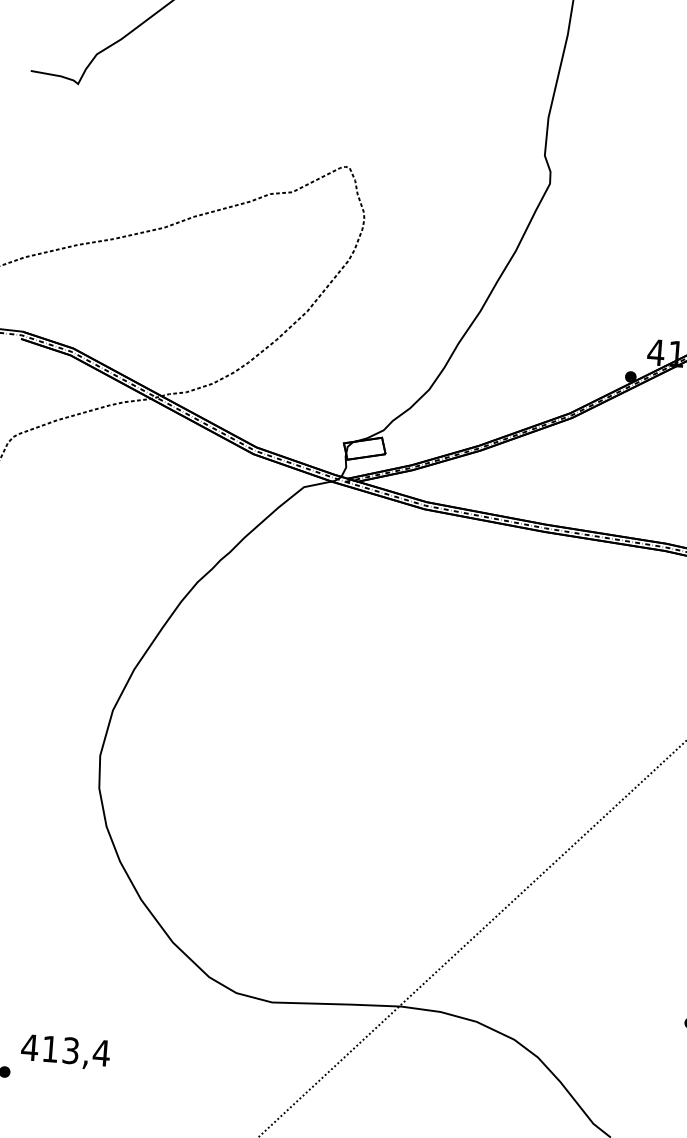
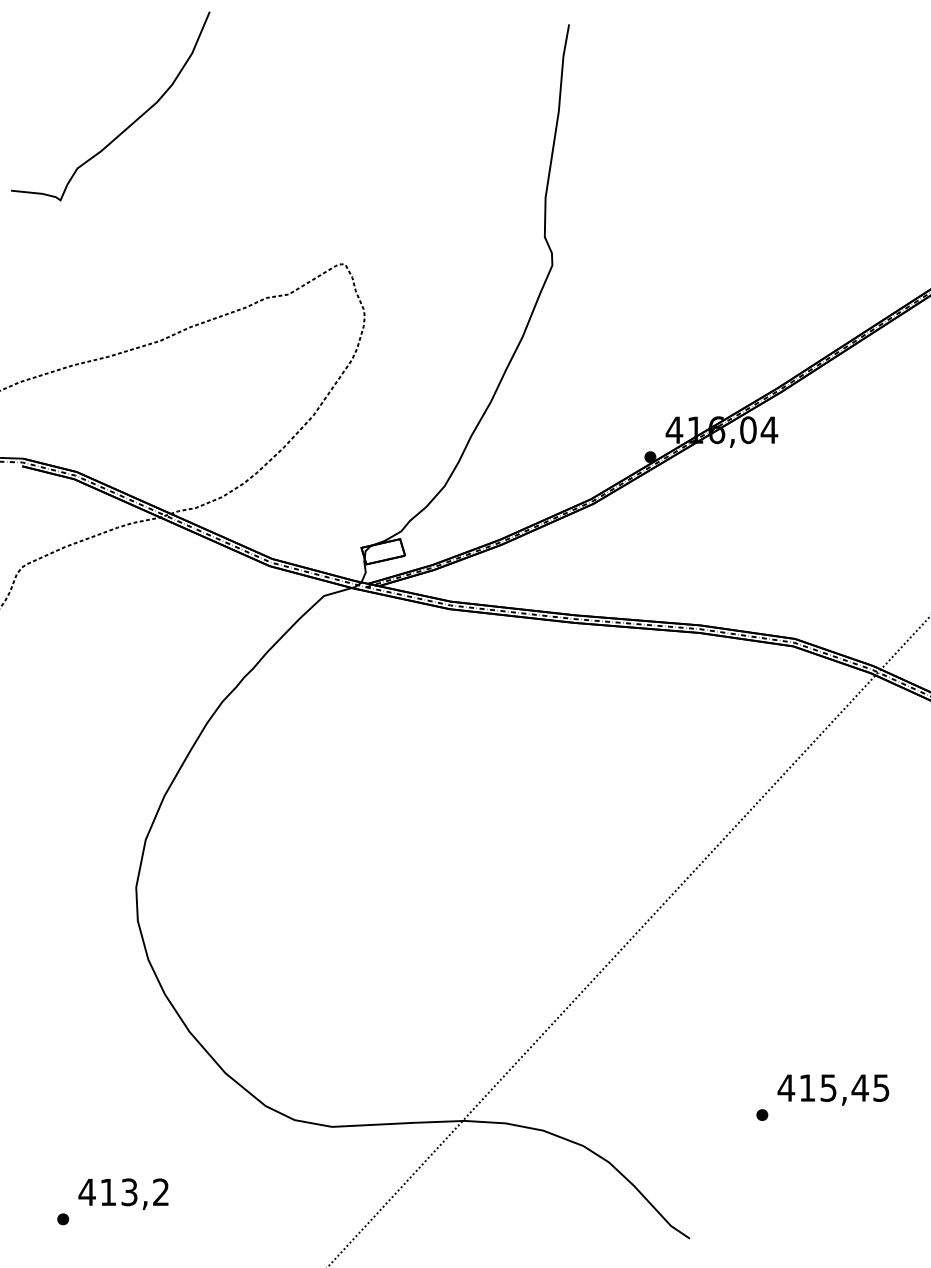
text: (101, 1052) -> (160, 1191), 413,4 -> 413,2

